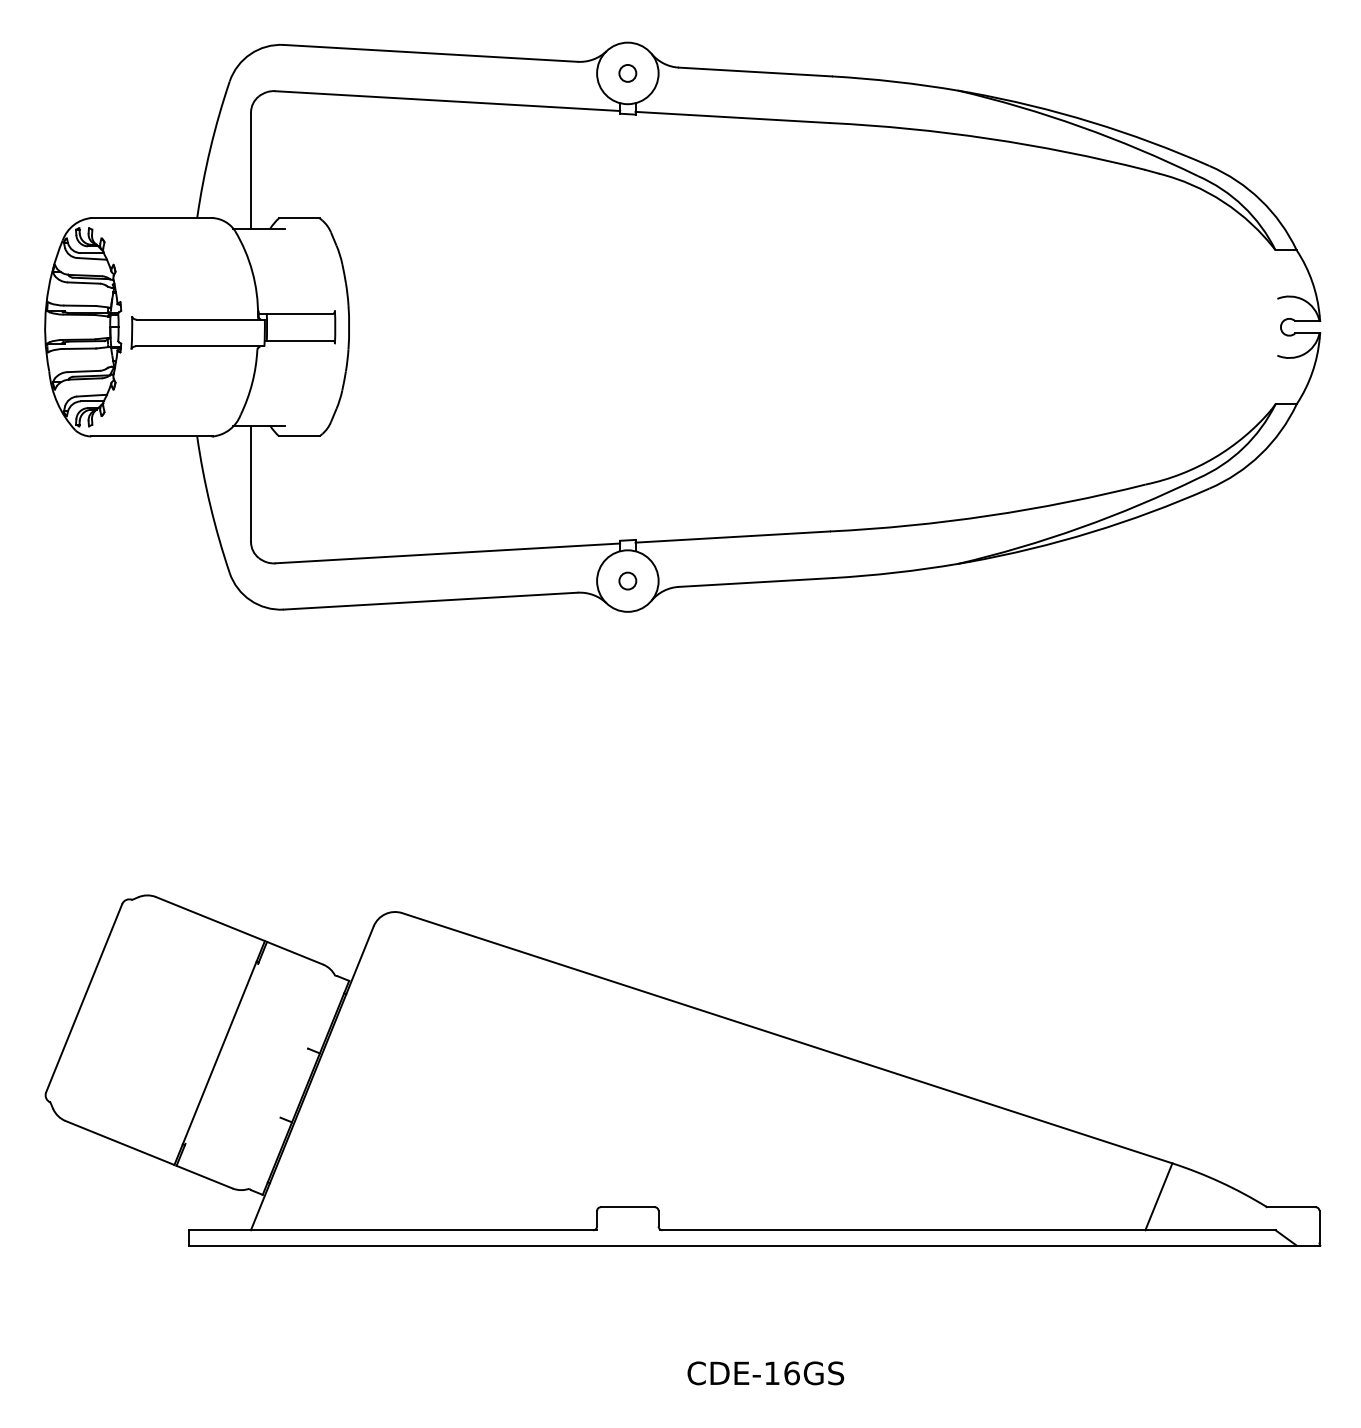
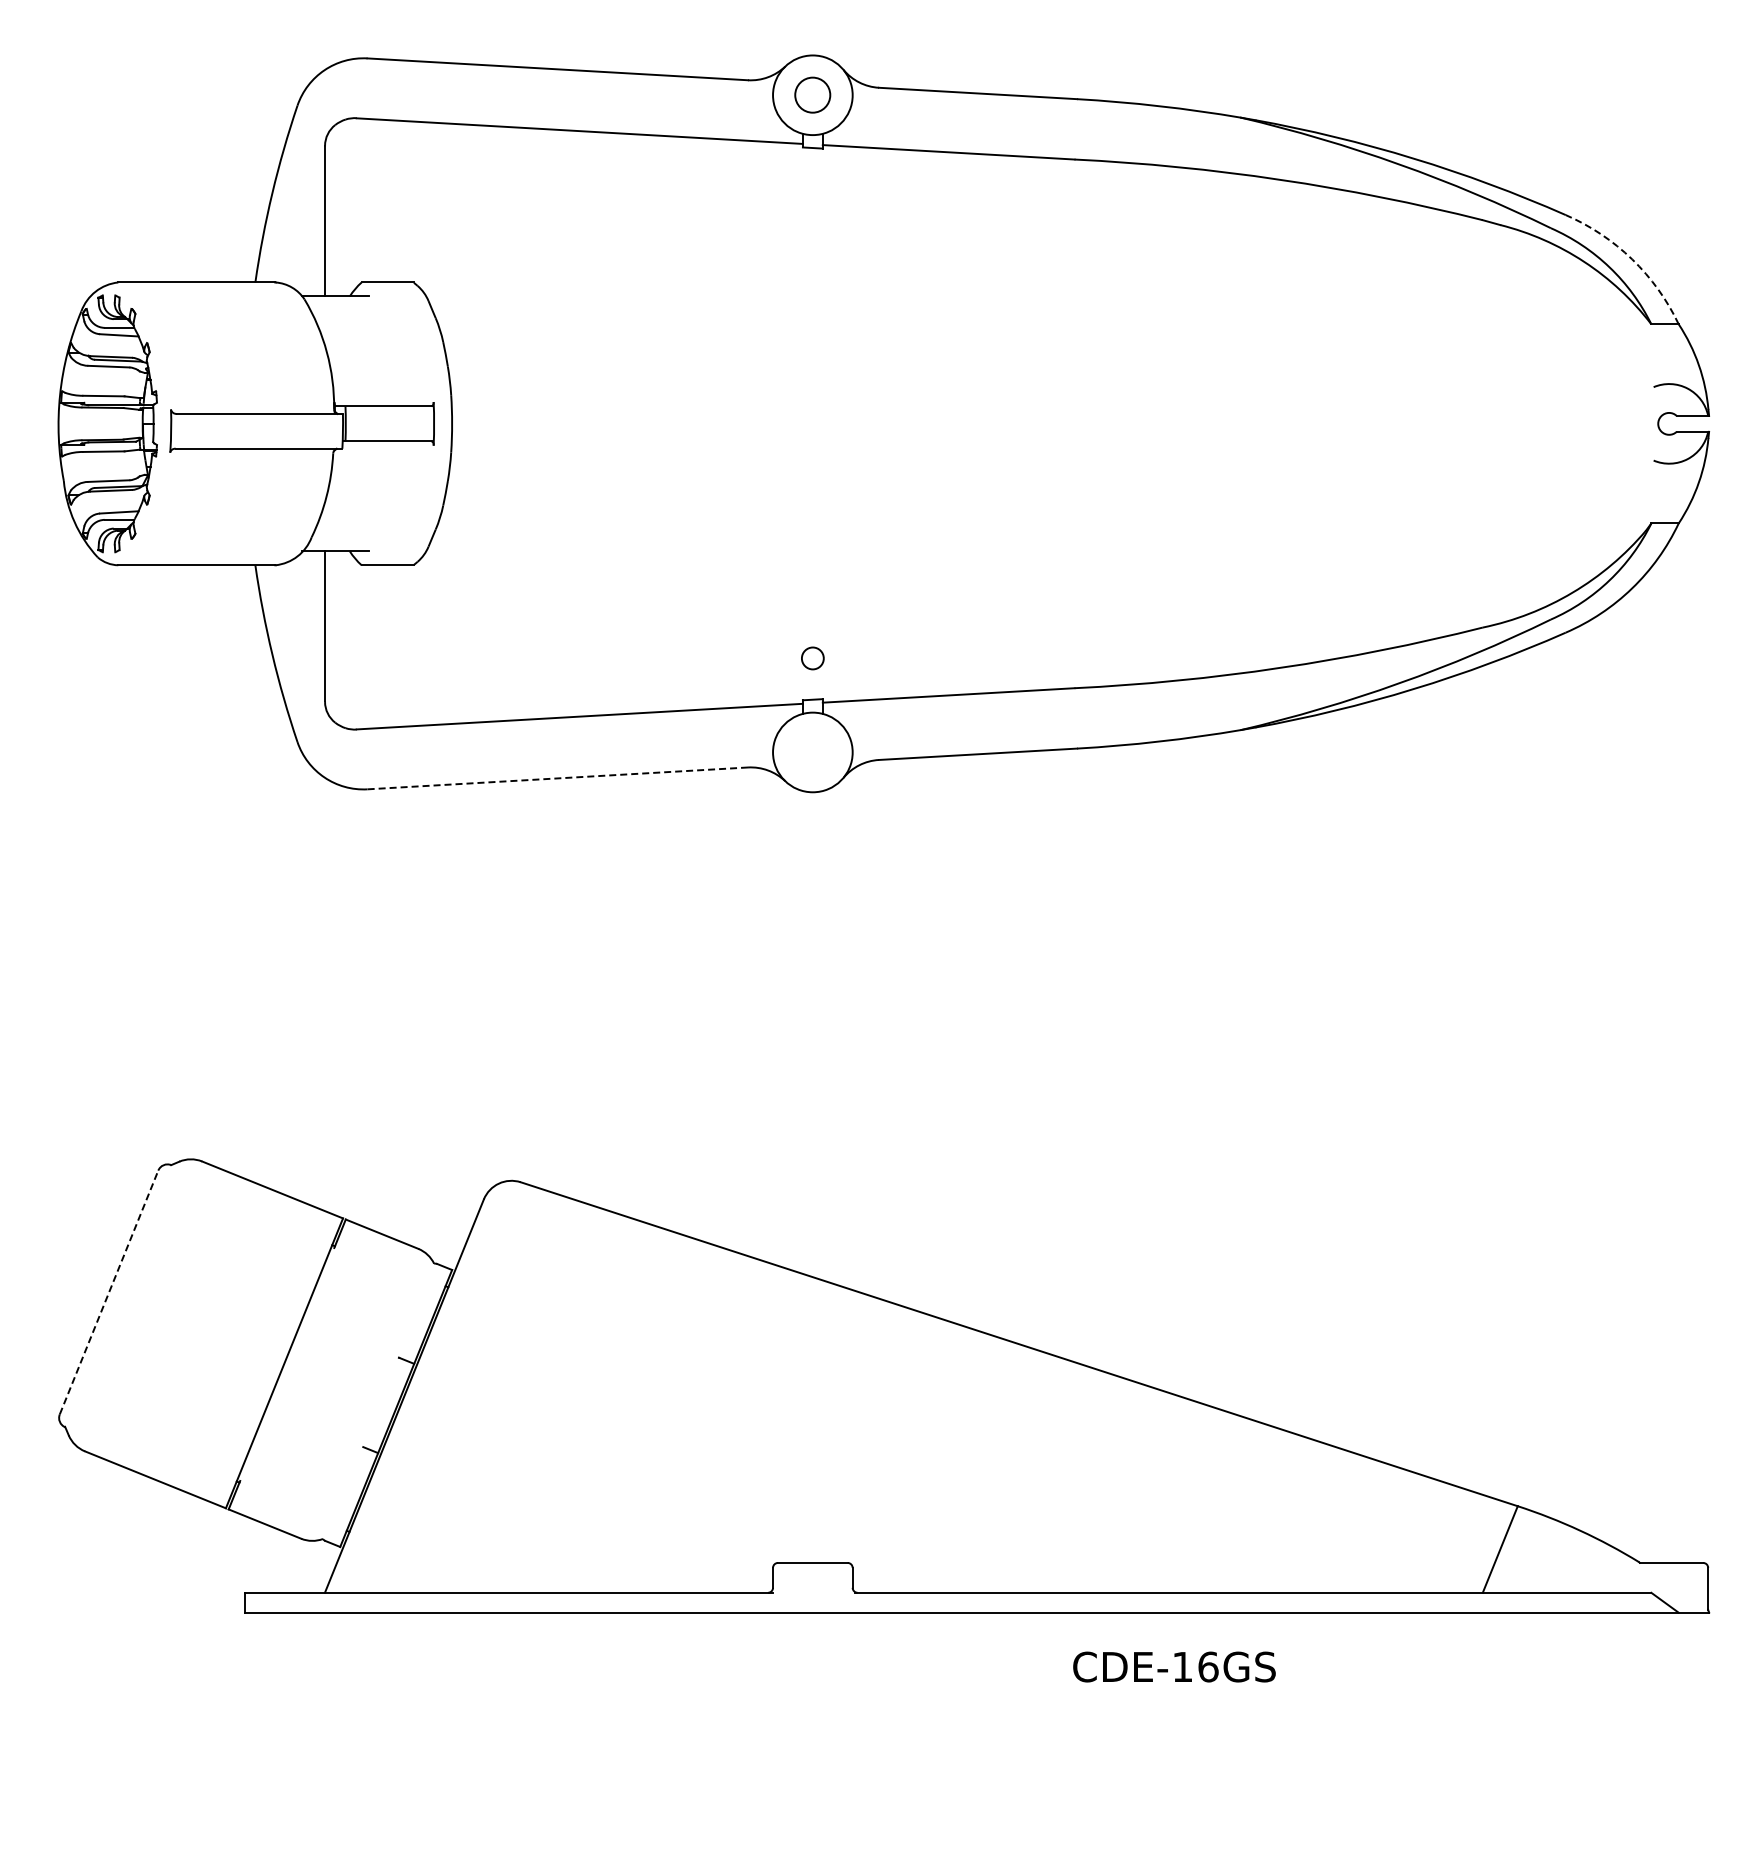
circle: (627, 73) -> (812, 95), size x1.6
arc: (1261, 200) -> (1632, 259), solid -> dashed
circle: (627, 581) -> (812, 658), moved
line: (430, 601) -> (557, 778), solid -> dashed
line: (84, 998) -> (109, 1292), solid -> dashed
text: (765, 1372) -> (1174, 1666), moved

